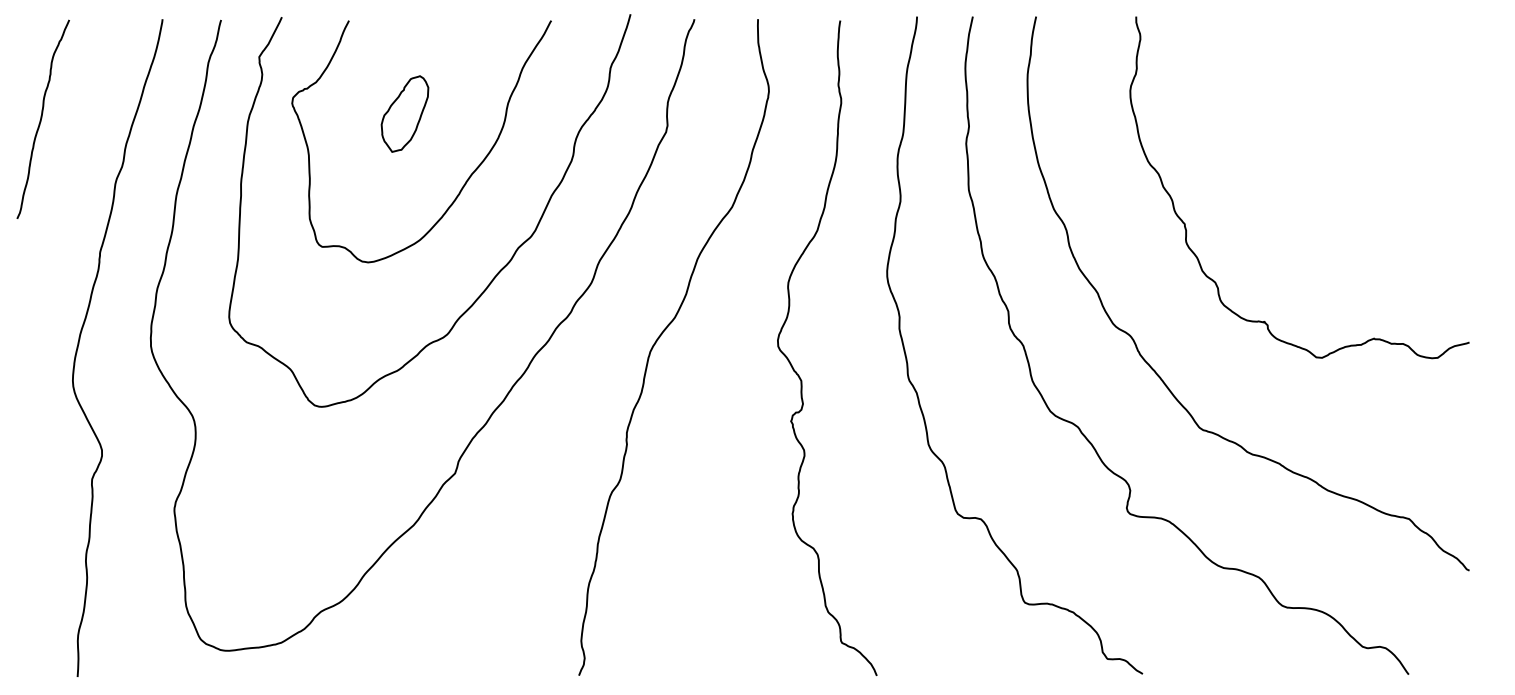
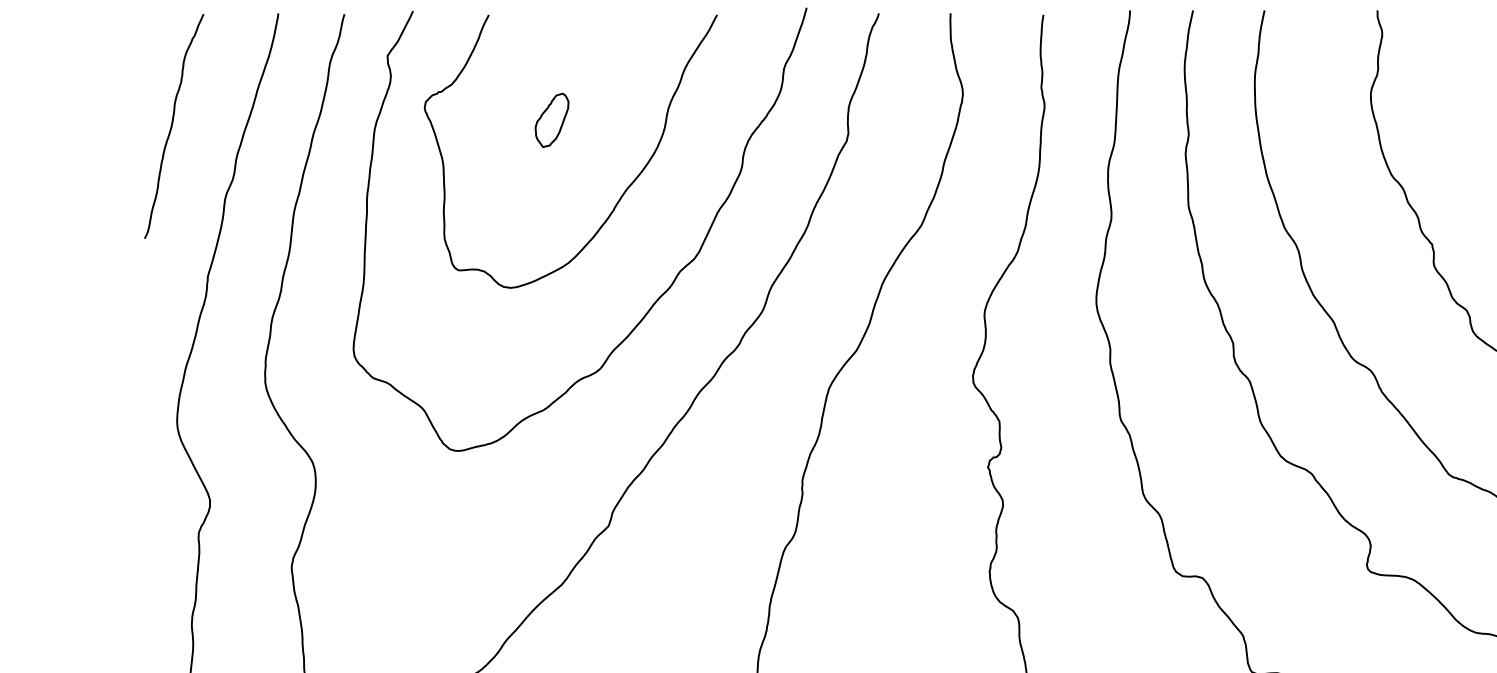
part: (404, 113) -> (551, 119), size x0.62
curve: (42, 118) -> (173, 125), moved

